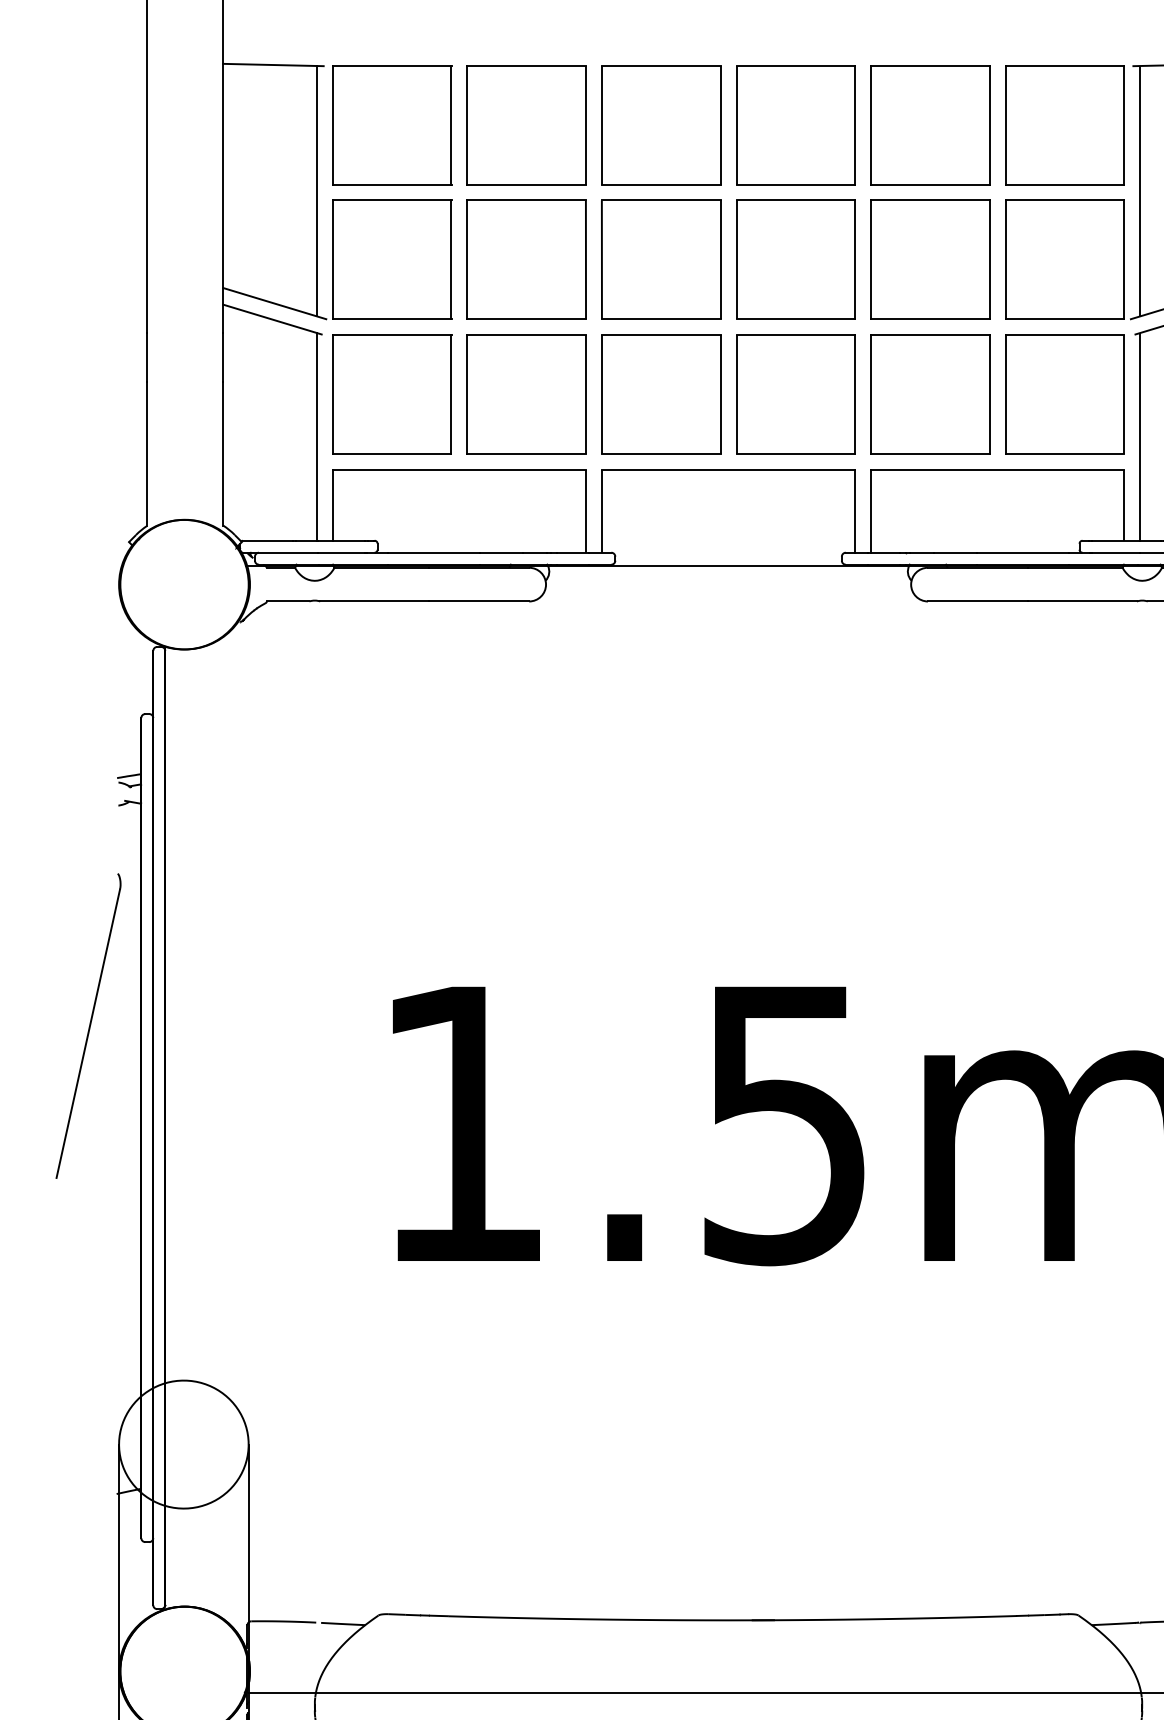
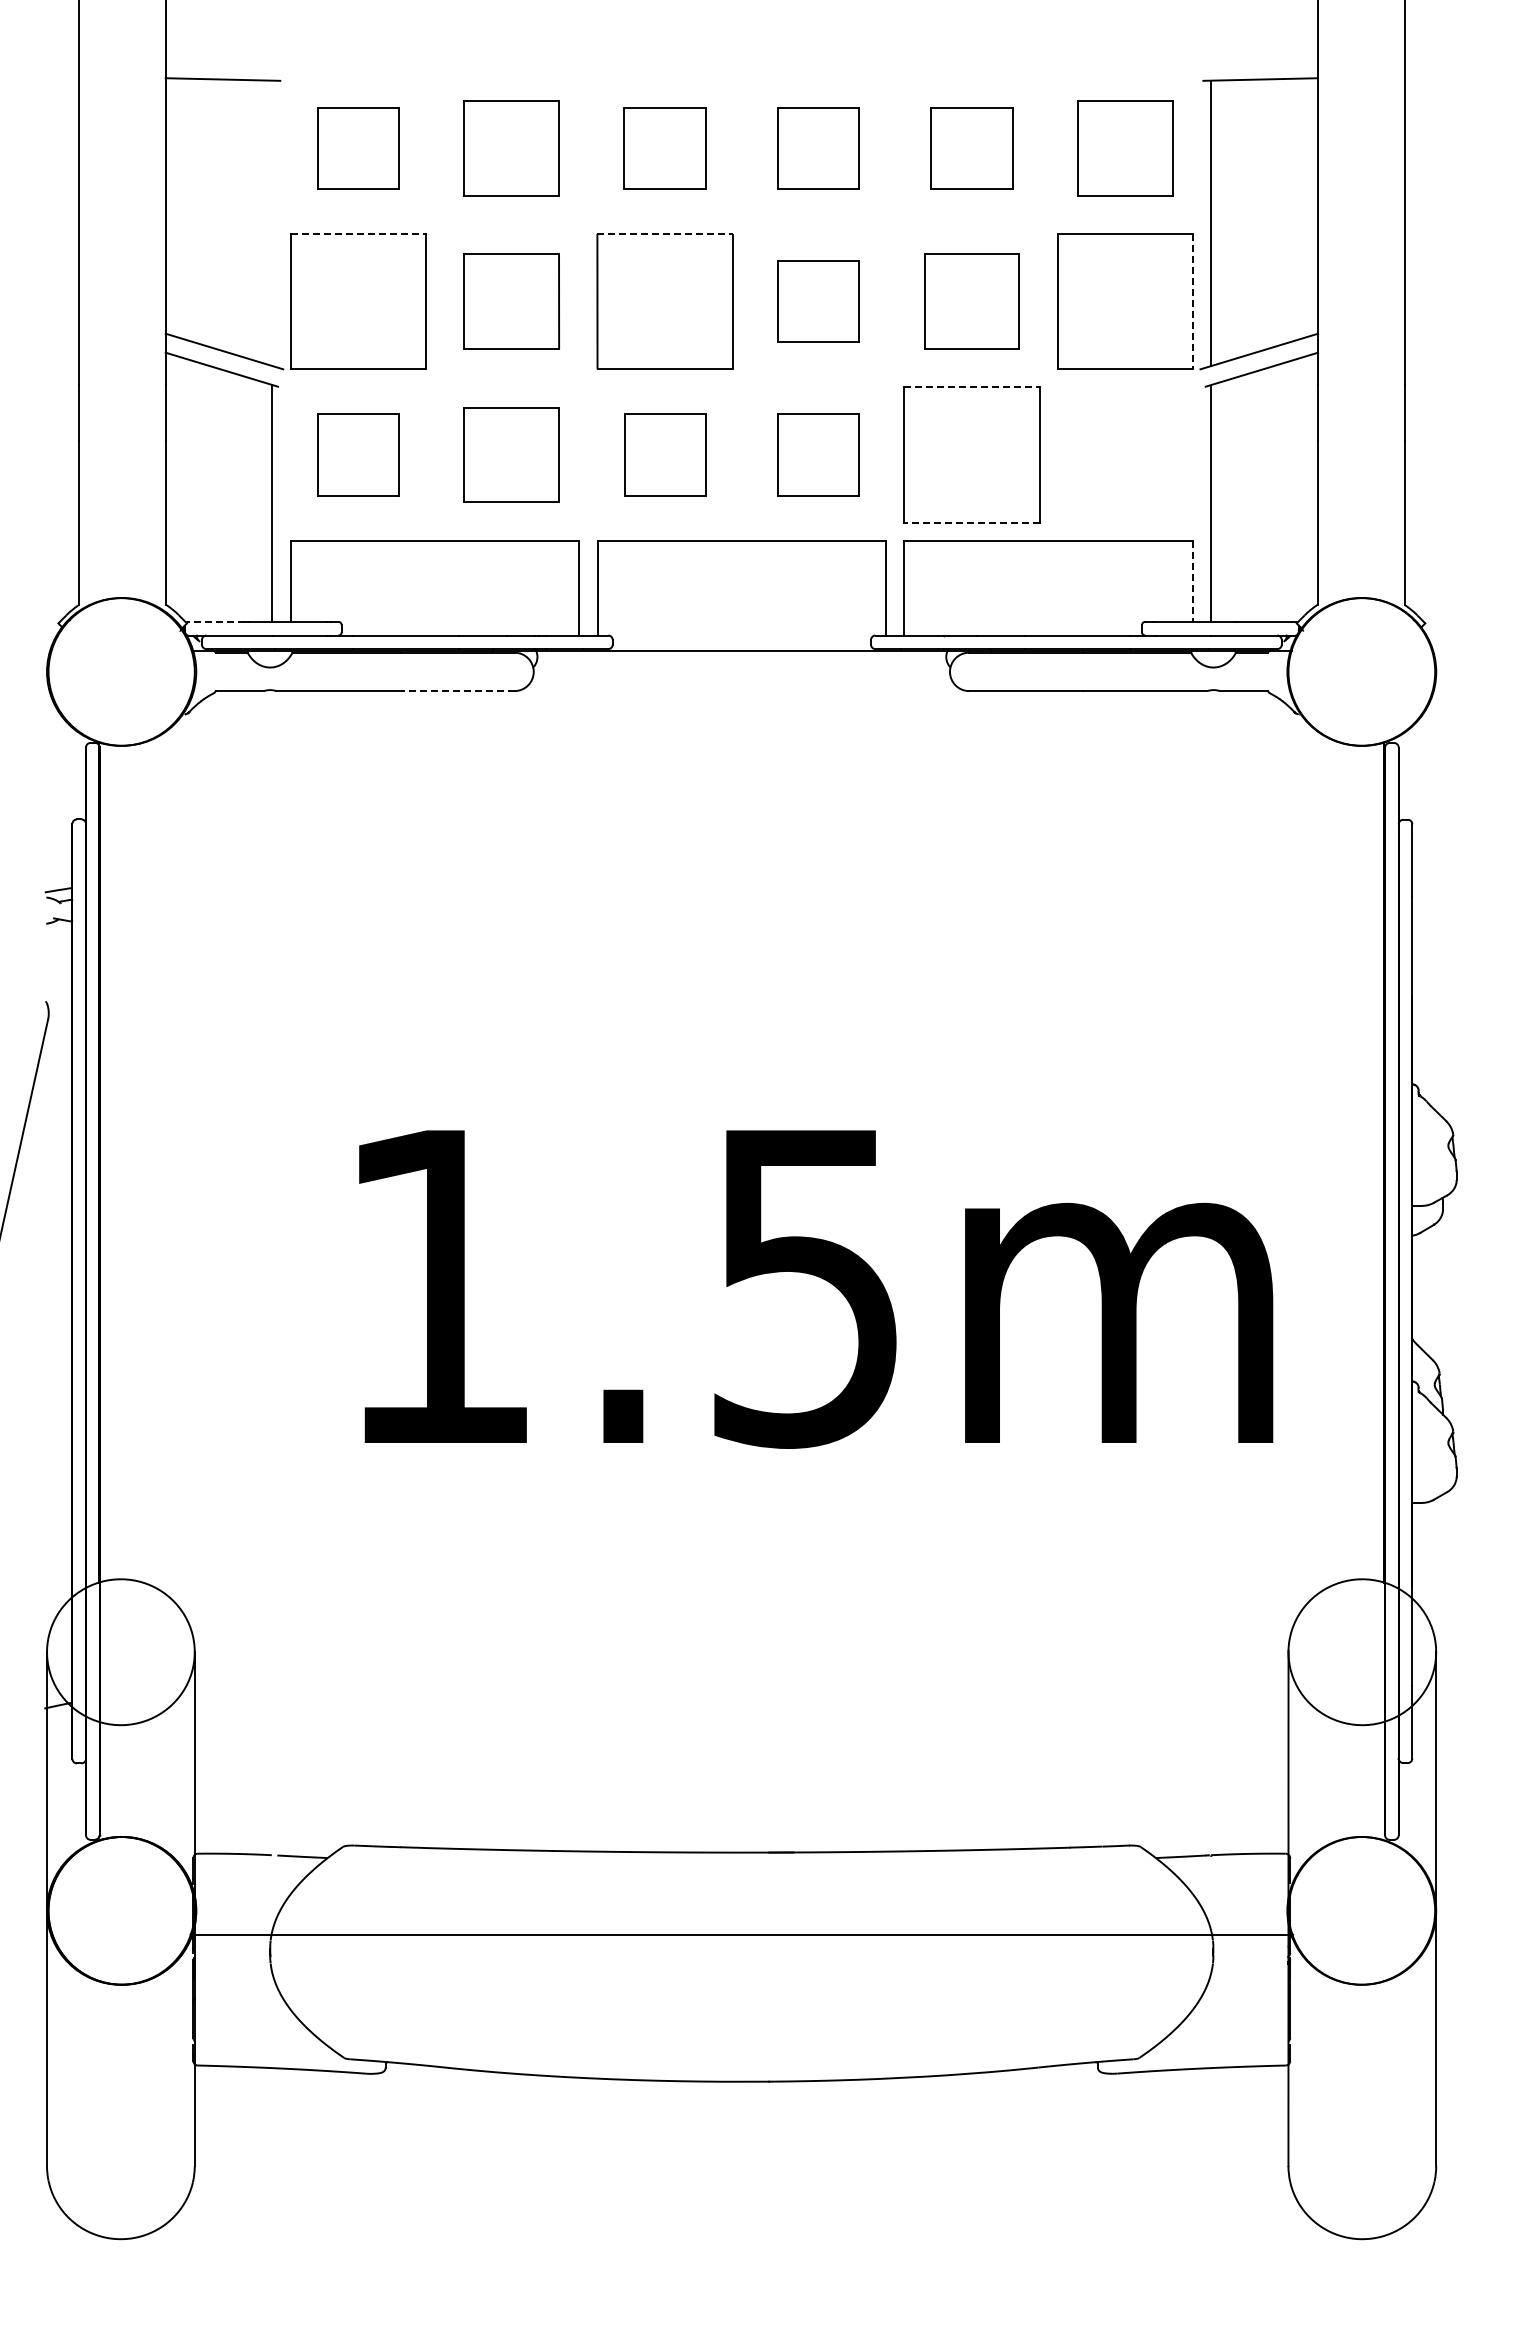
part: (392, 125) -> (358, 148), size x0.6
part: (526, 125) -> (511, 148), size x0.7
part: (660, 125) -> (664, 148), size x0.6
part: (795, 125) -> (818, 148), size x0.6
part: (930, 125) -> (971, 148), size x0.6
part: (1065, 125) -> (1125, 148), size x0.7
line: (316, 191) -> (272, 223), removed
line: (392, 200) -> (358, 233), solid -> dashed
line: (661, 200) -> (665, 233), solid -> dashed
part: (526, 259) -> (511, 301), size x0.7
part: (795, 259) -> (818, 301), size x0.6
part: (930, 259) -> (971, 301), size x0.7
line: (1124, 259) -> (1193, 301), solid -> dashed
line: (930, 335) -> (972, 387), solid -> dashed
part: (392, 393) -> (358, 454), size x0.6
part: (526, 393) -> (511, 454), size x0.7
part: (661, 393) -> (665, 454), size x0.6
part: (795, 393) -> (818, 454), size x0.6
part: (1065, 393) -> (1125, 454), removed
line: (930, 453) -> (972, 522), solid -> dashed
line: (1124, 505) -> (1193, 581), solid -> dashed
line: (267, 540) -> (216, 621), solid -> dashed
line: (479, 601) -> (457, 691), solid -> dashed

